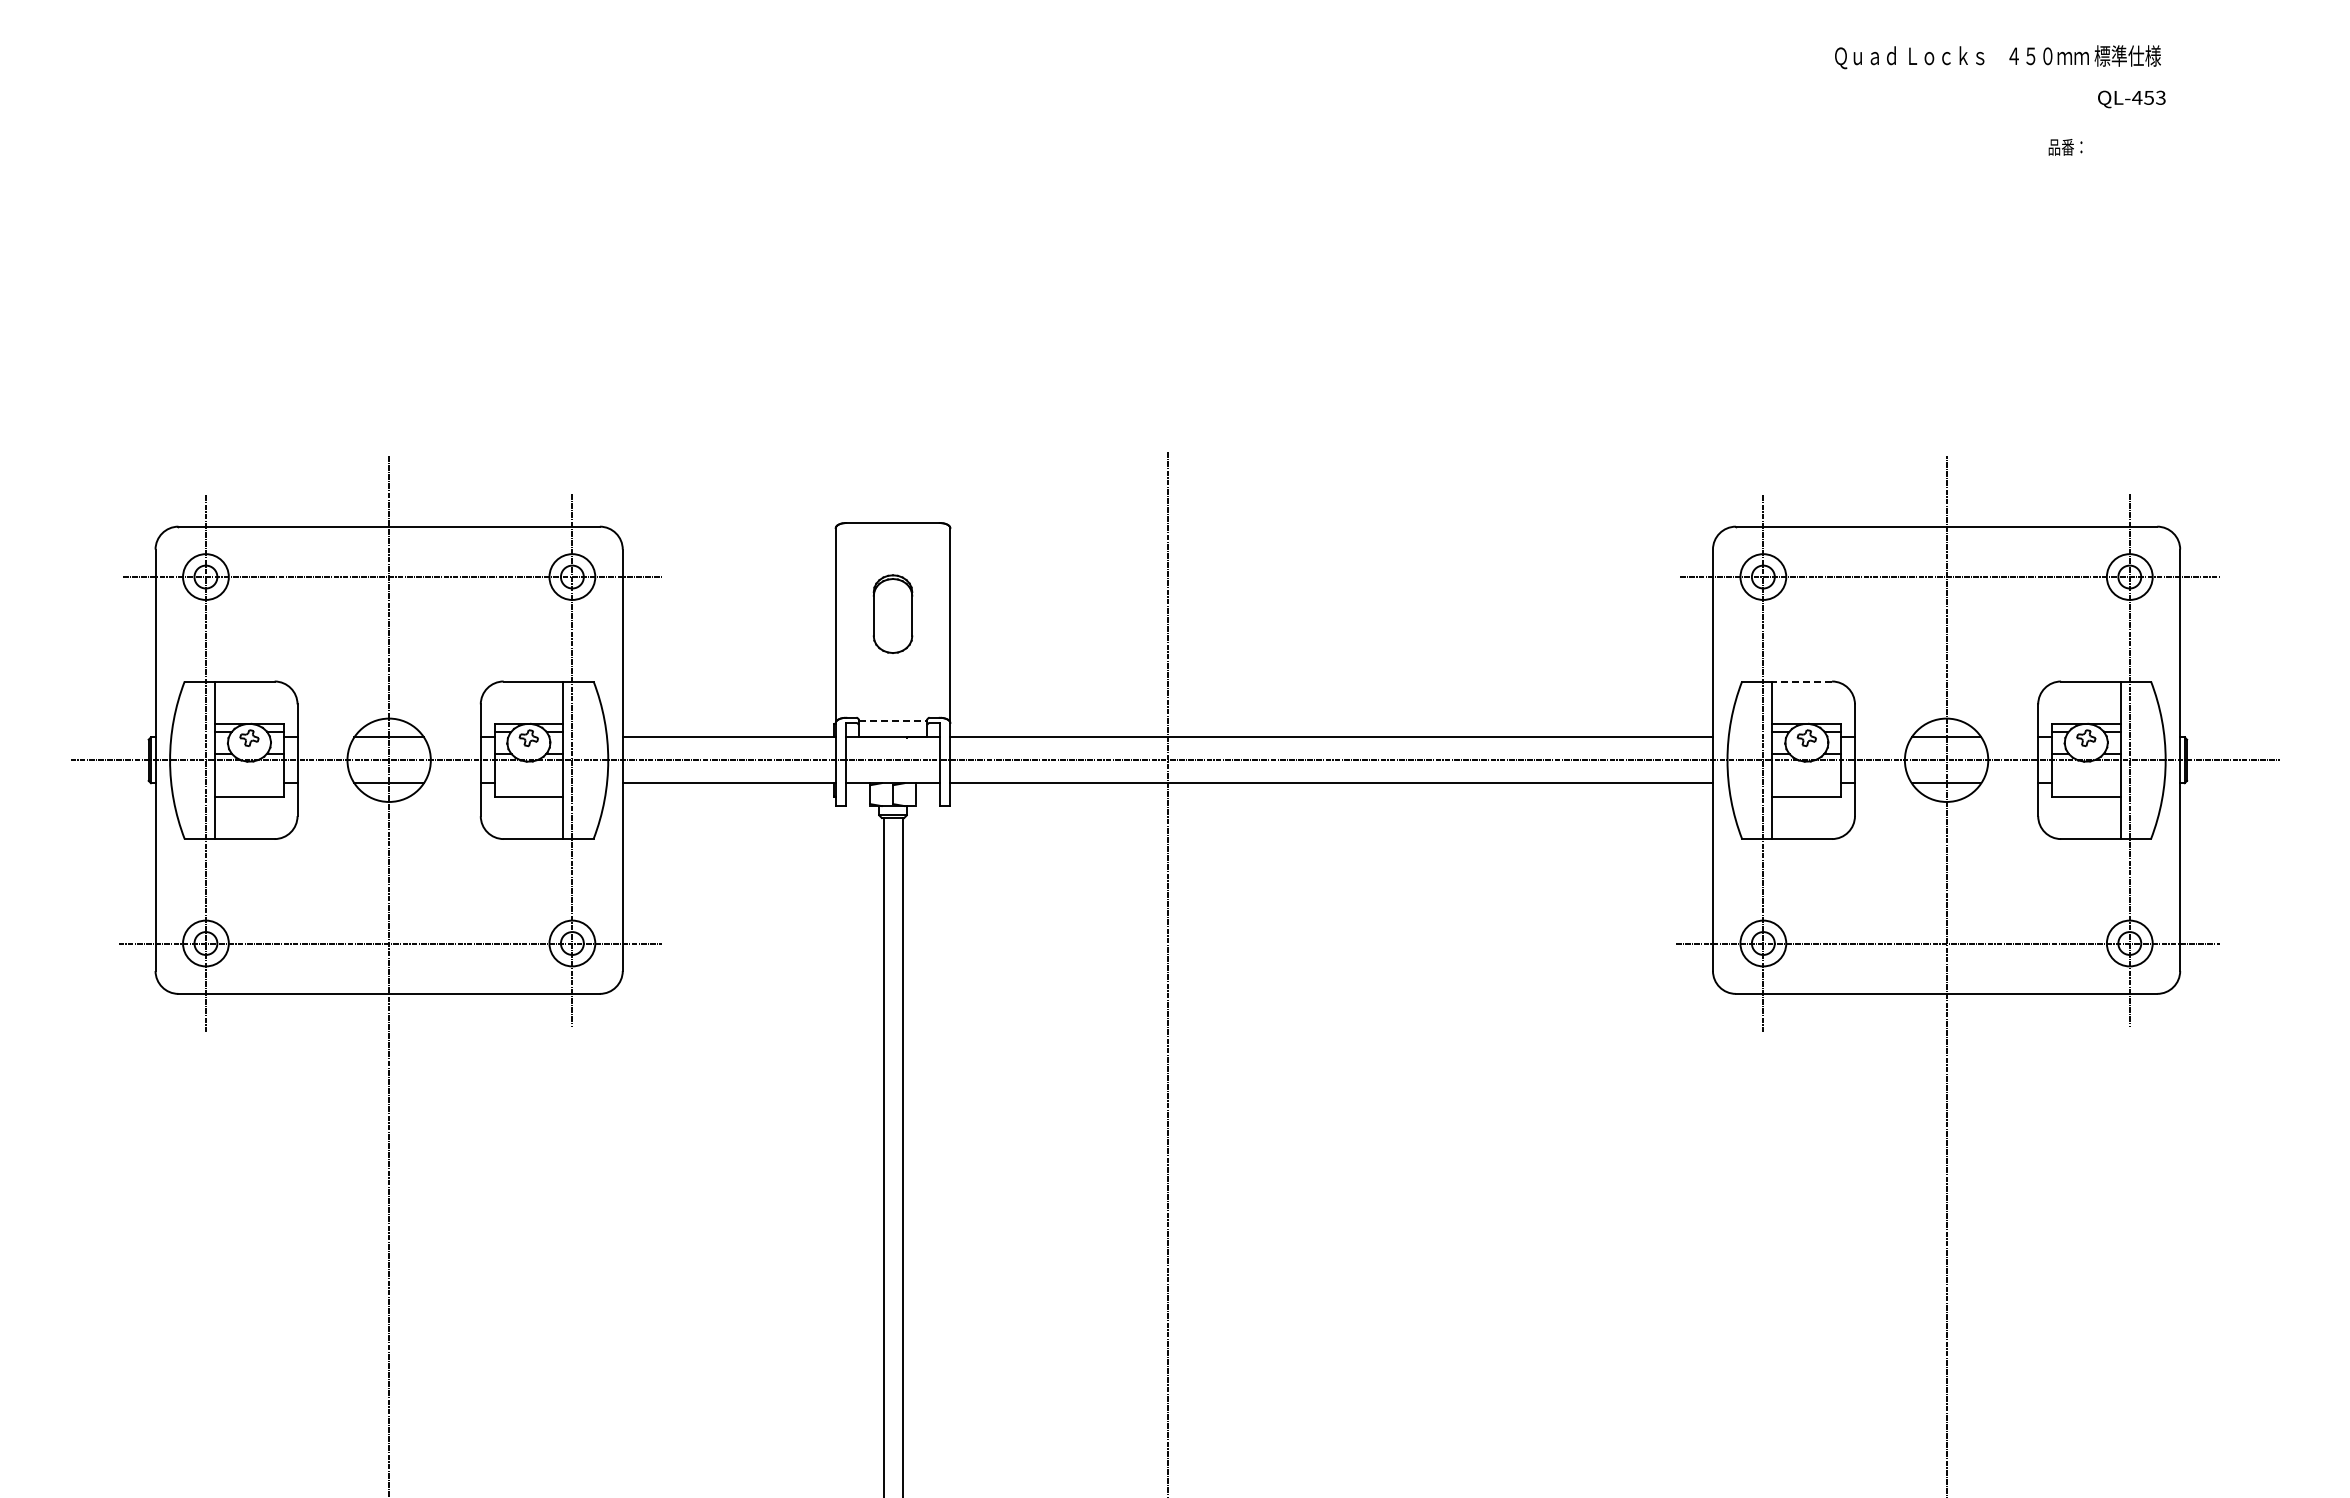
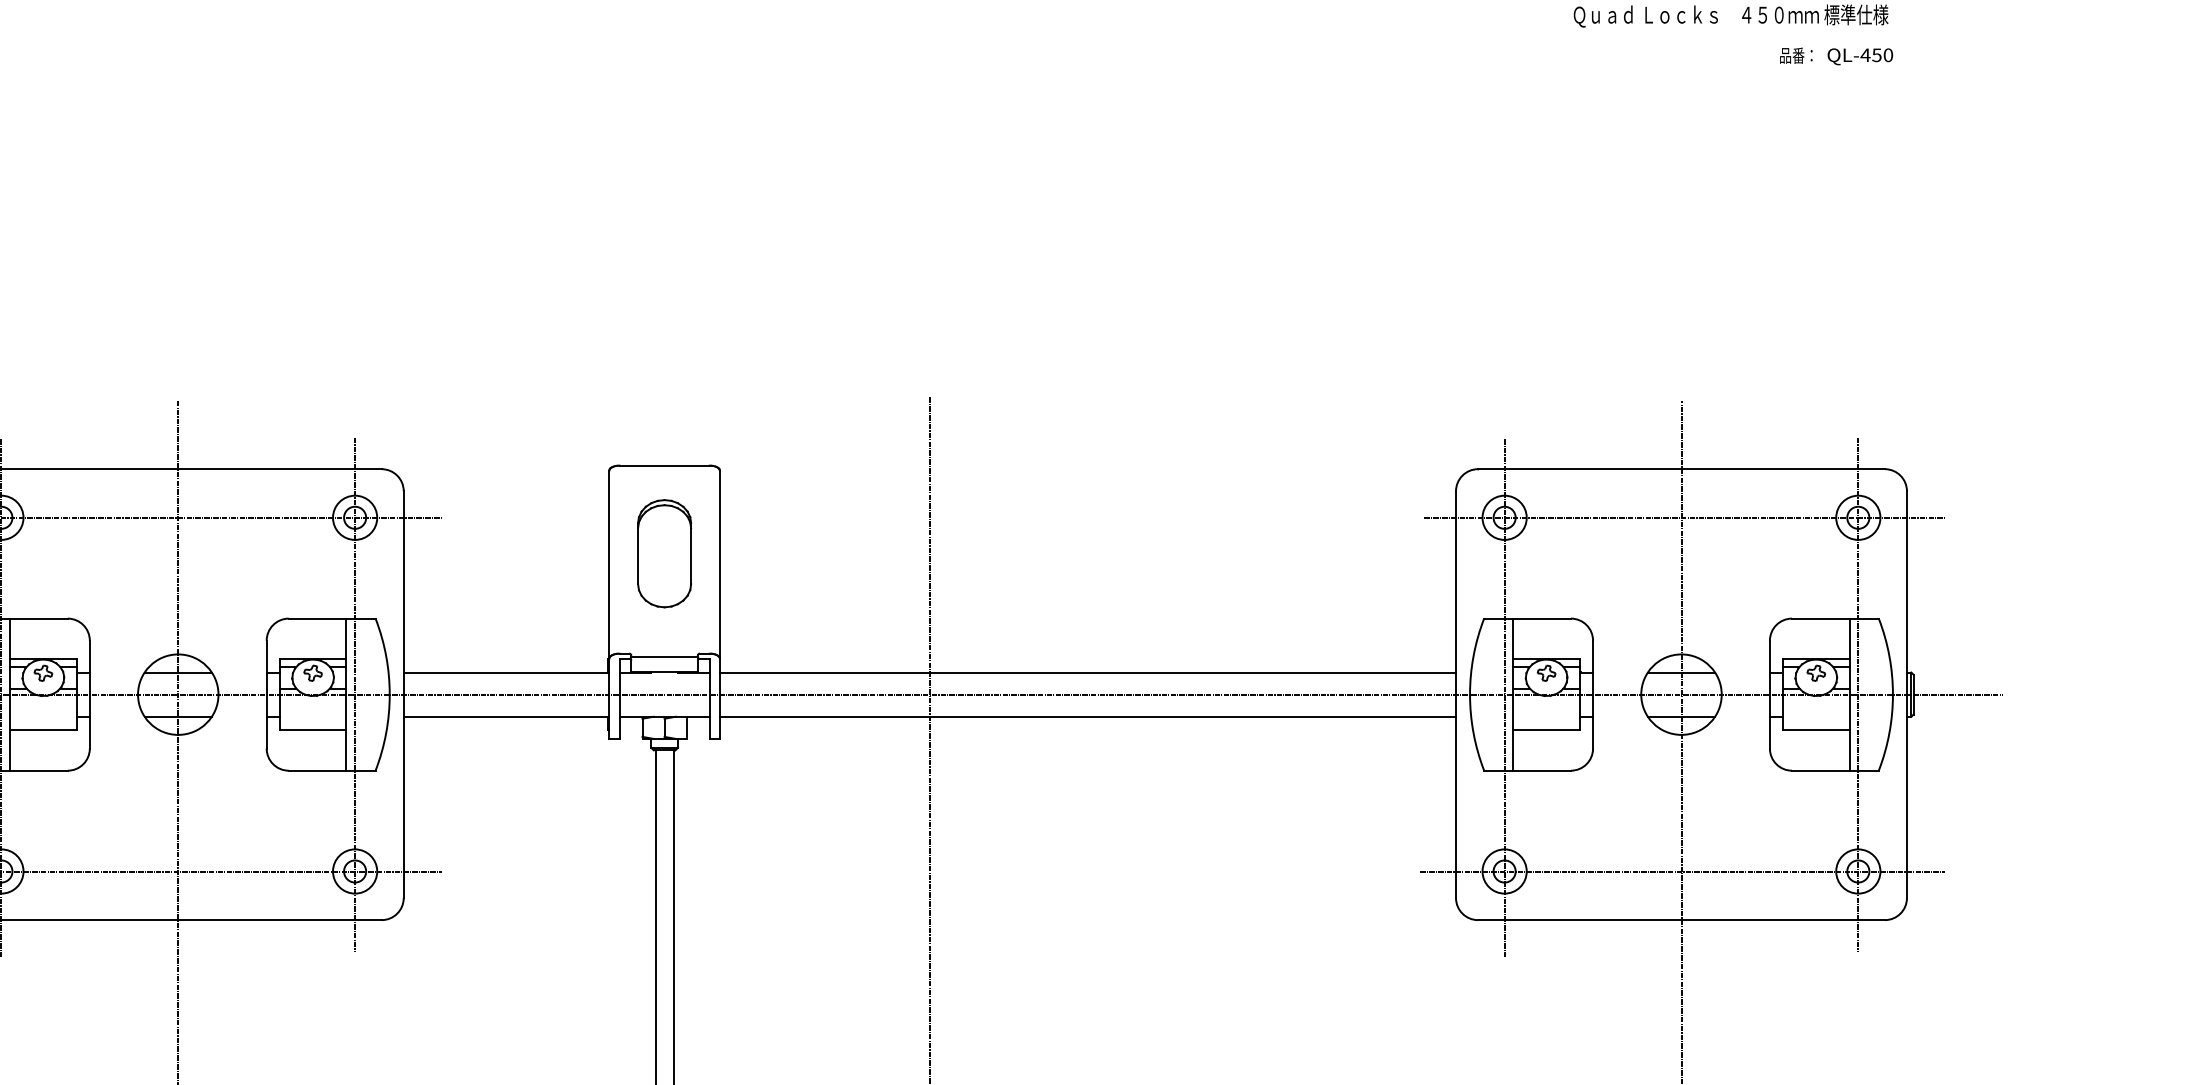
text: (2160, 97) -> (1887, 54), QL-453 -> QL-450
text: (2065, 147) -> (1796, 55), moved
part: (892, 613) -> (664, 552), size x1.43
line: (1802, 681) -> (1542, 618), dashed -> solid
line: (893, 721) -> (665, 657), dashed -> solid

